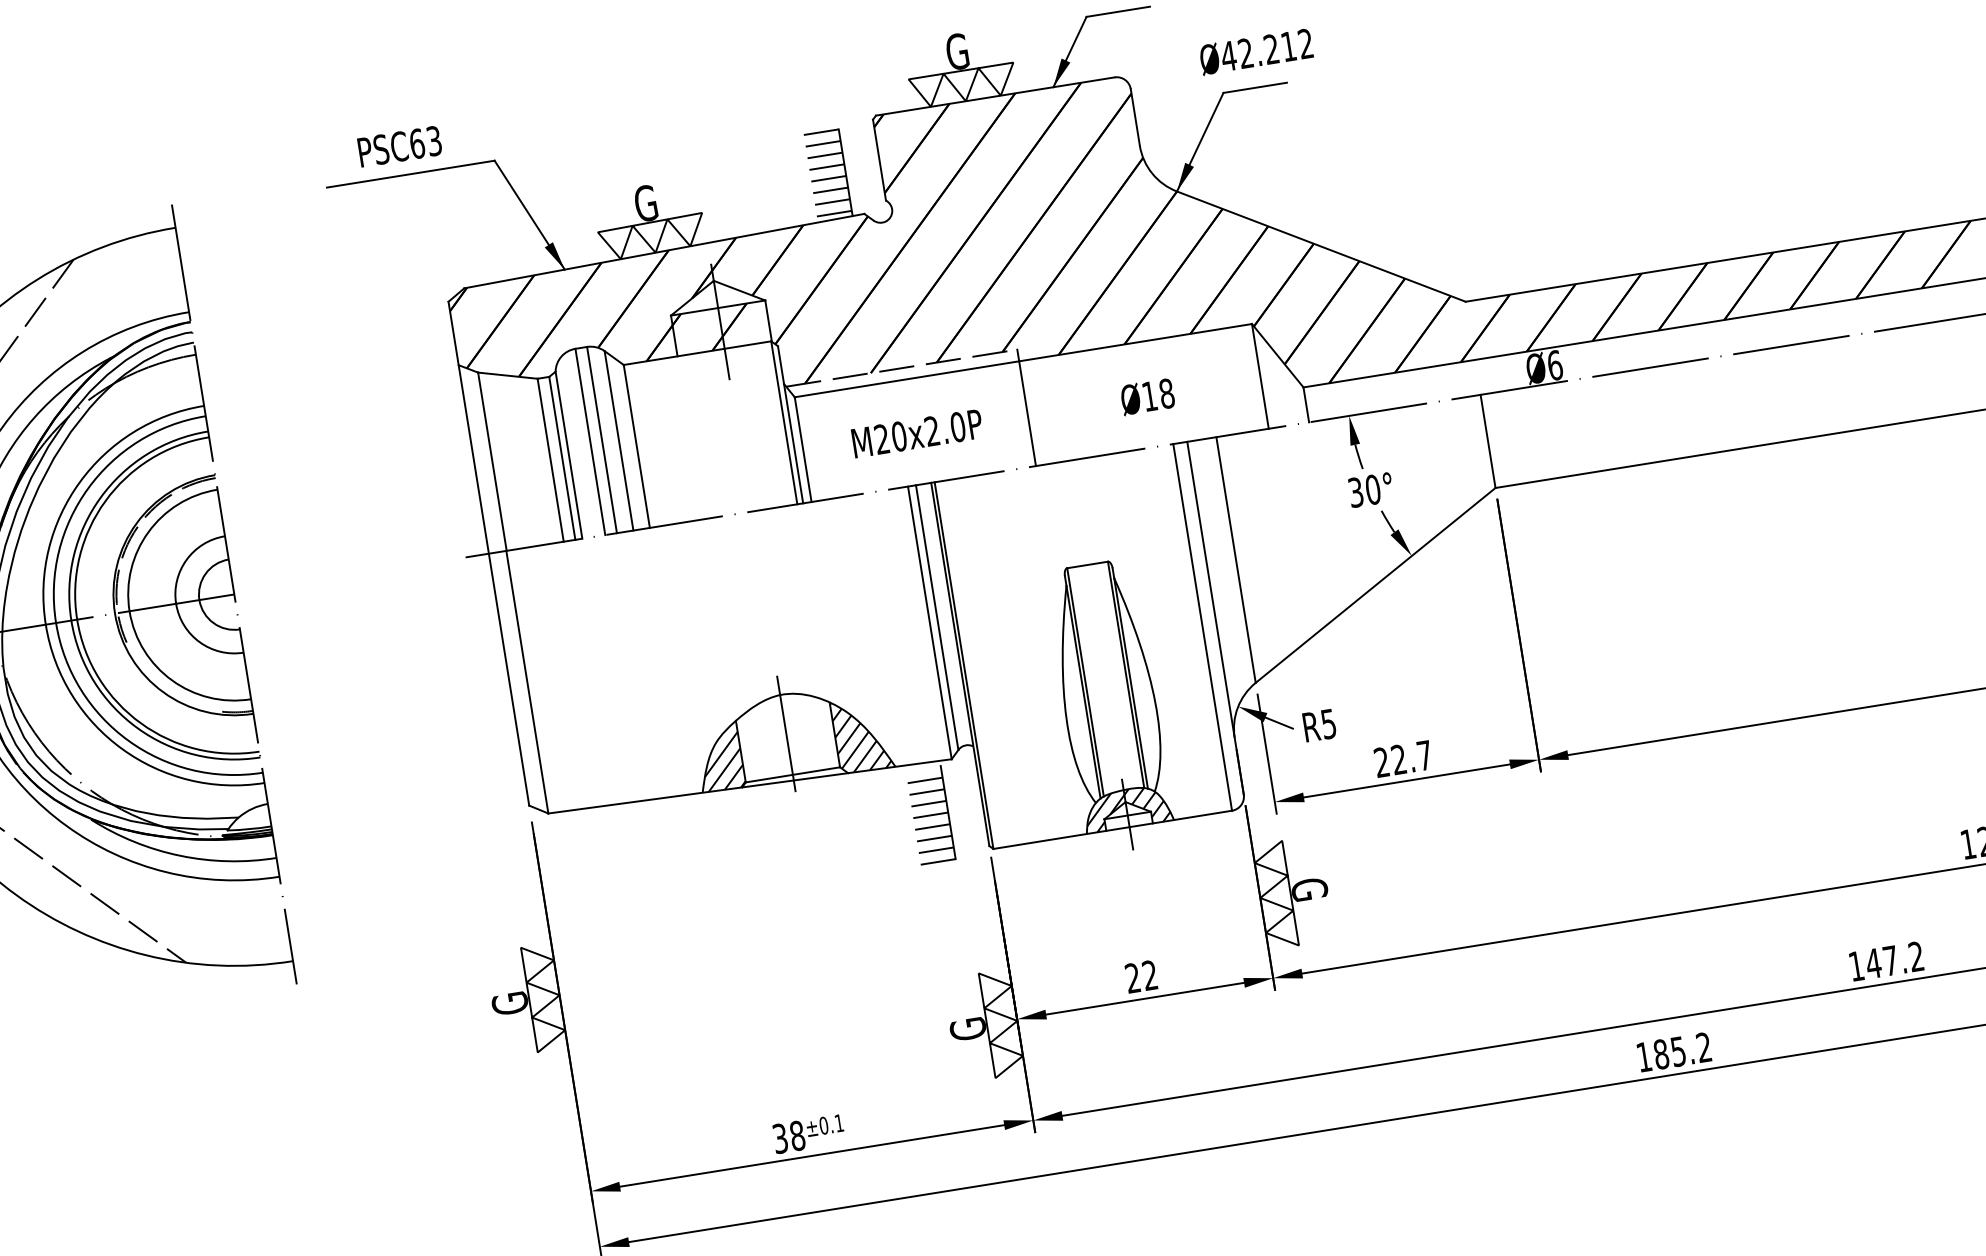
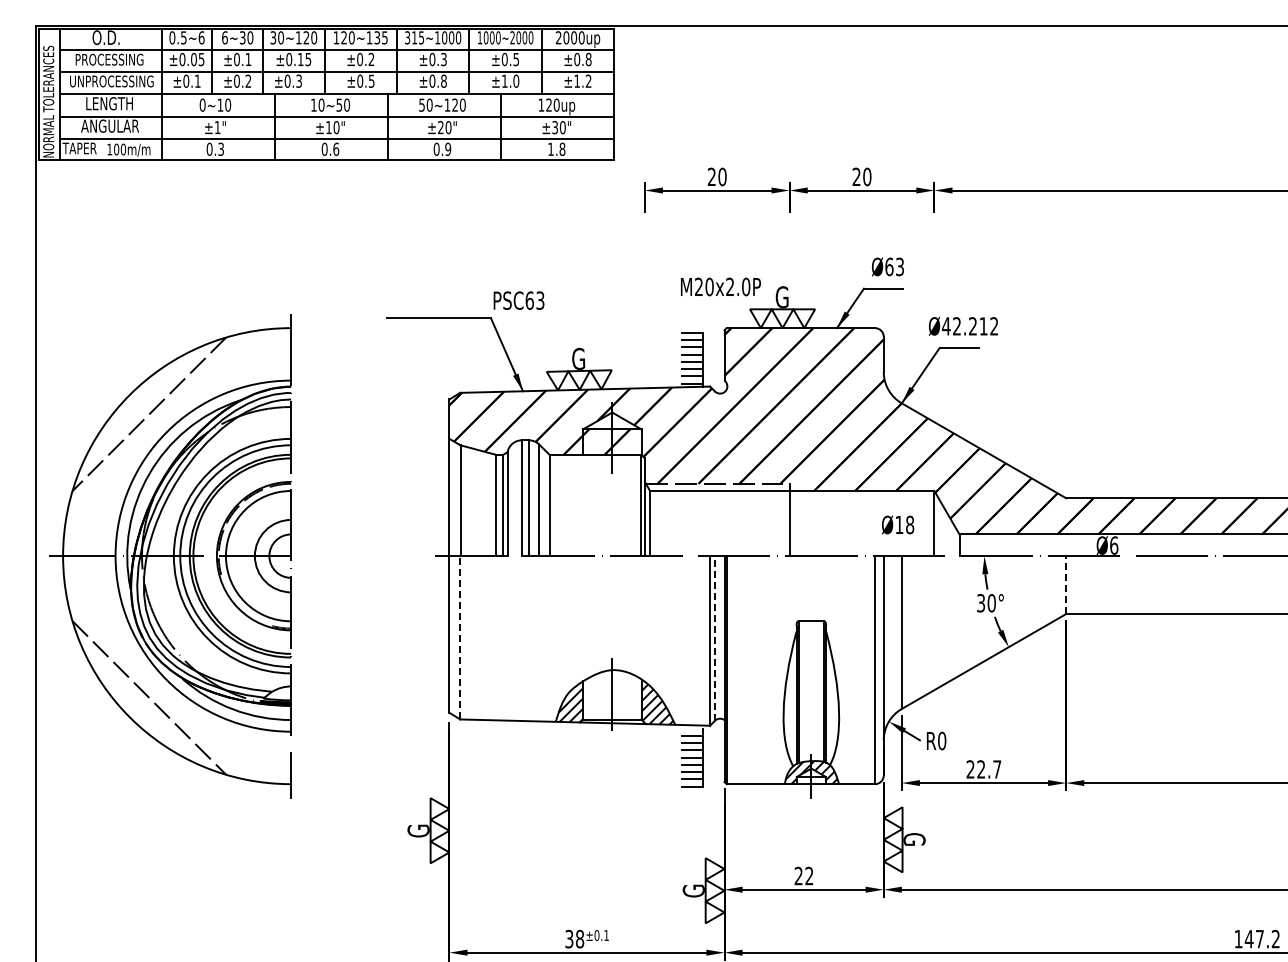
text: (399, 146) -> (518, 300), moved
text: (1148, 395) -> (898, 524), moved
text: (916, 432) -> (720, 286), moved
line: (1488, 441) -> (1066, 585), solid -> dashed
line: (937, 615) -> (715, 637), solid -> dashed
line: (527, 681) -> (460, 637), solid -> dashed
text: (1329, 723) -> (942, 740), R5 -> R0

